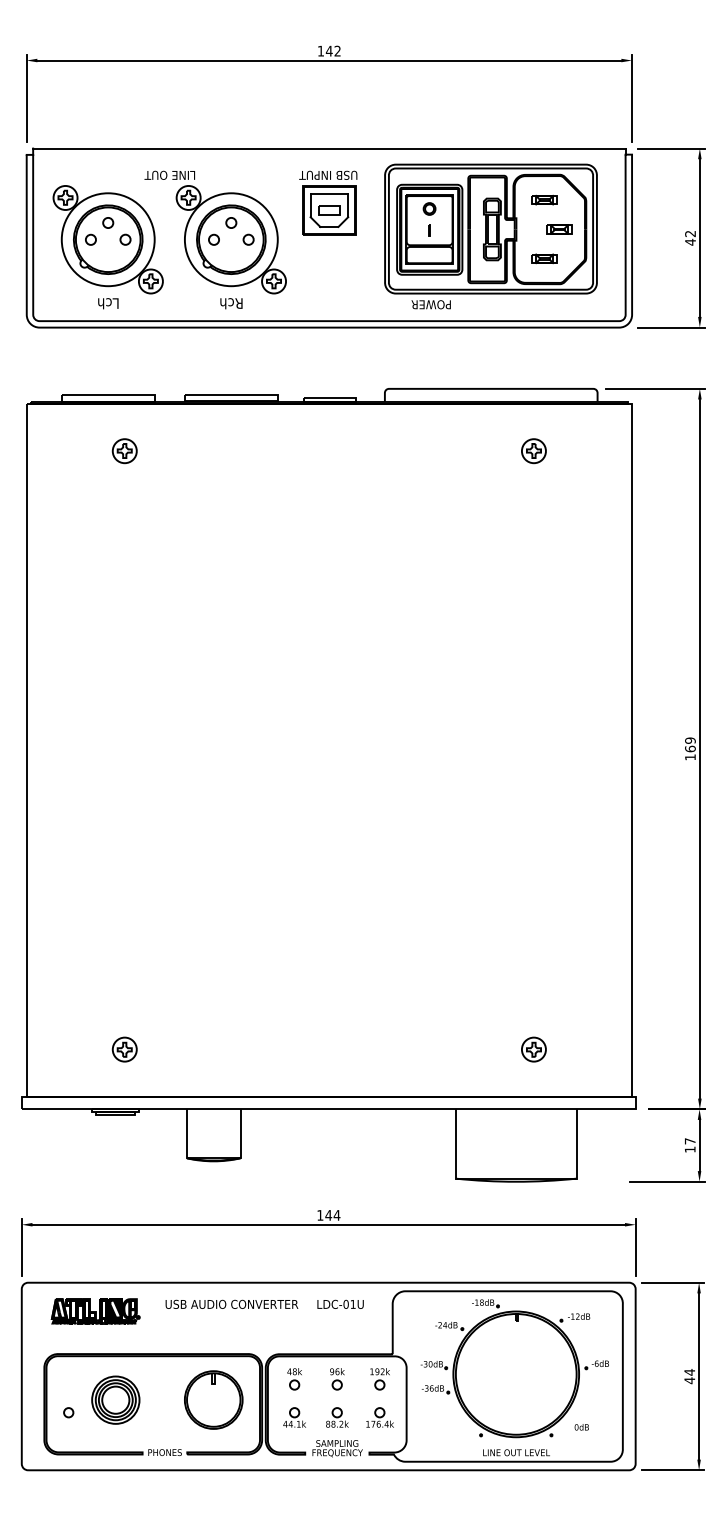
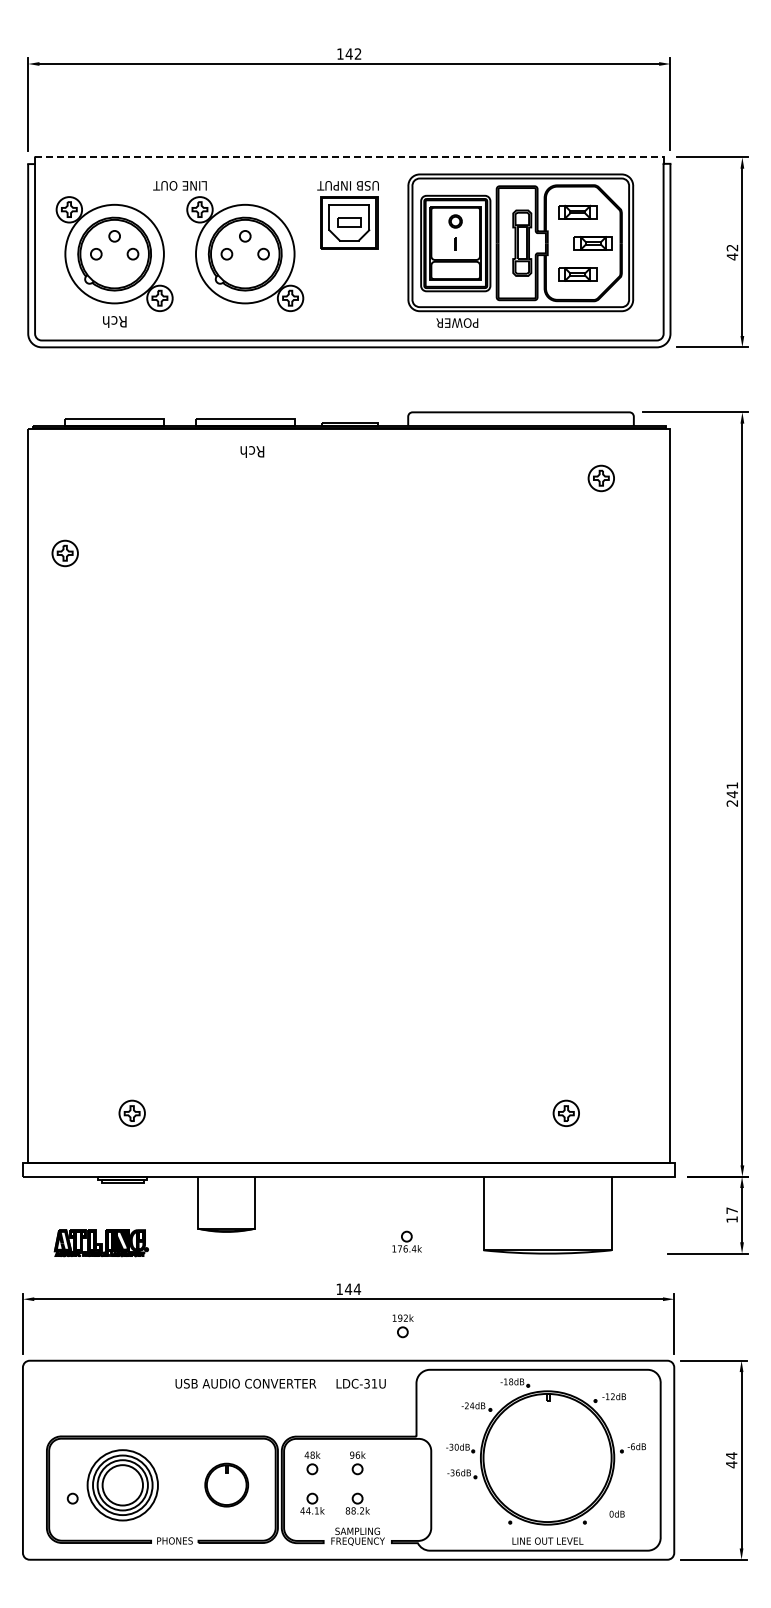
line: (329, 148) -> (349, 157), solid -> dashed
part: (544, 199) -> (577, 211), size x1.4
part: (559, 228) -> (593, 242), size x1.4
part: (544, 258) -> (577, 273), size x1.4
text: (108, 303) -> (114, 321), Lch -> Rch
text: (231, 303) -> (252, 451), moved
part: (124, 451) -> (64, 553), moved
part: (533, 451) -> (600, 478), moved
text: (690, 749) -> (732, 794), 169 -> 241
text: (345, 1304) -> (366, 1383), LDC-01U -> LDC-31U
part: (94, 1311) -> (100, 1243), moved
part: (379, 1379) -> (402, 1326), moved
part: (213, 1399) -> (226, 1484), size x0.7
part: (115, 1400) -> (122, 1485), size x1.4
part: (379, 1417) -> (406, 1241), moved

